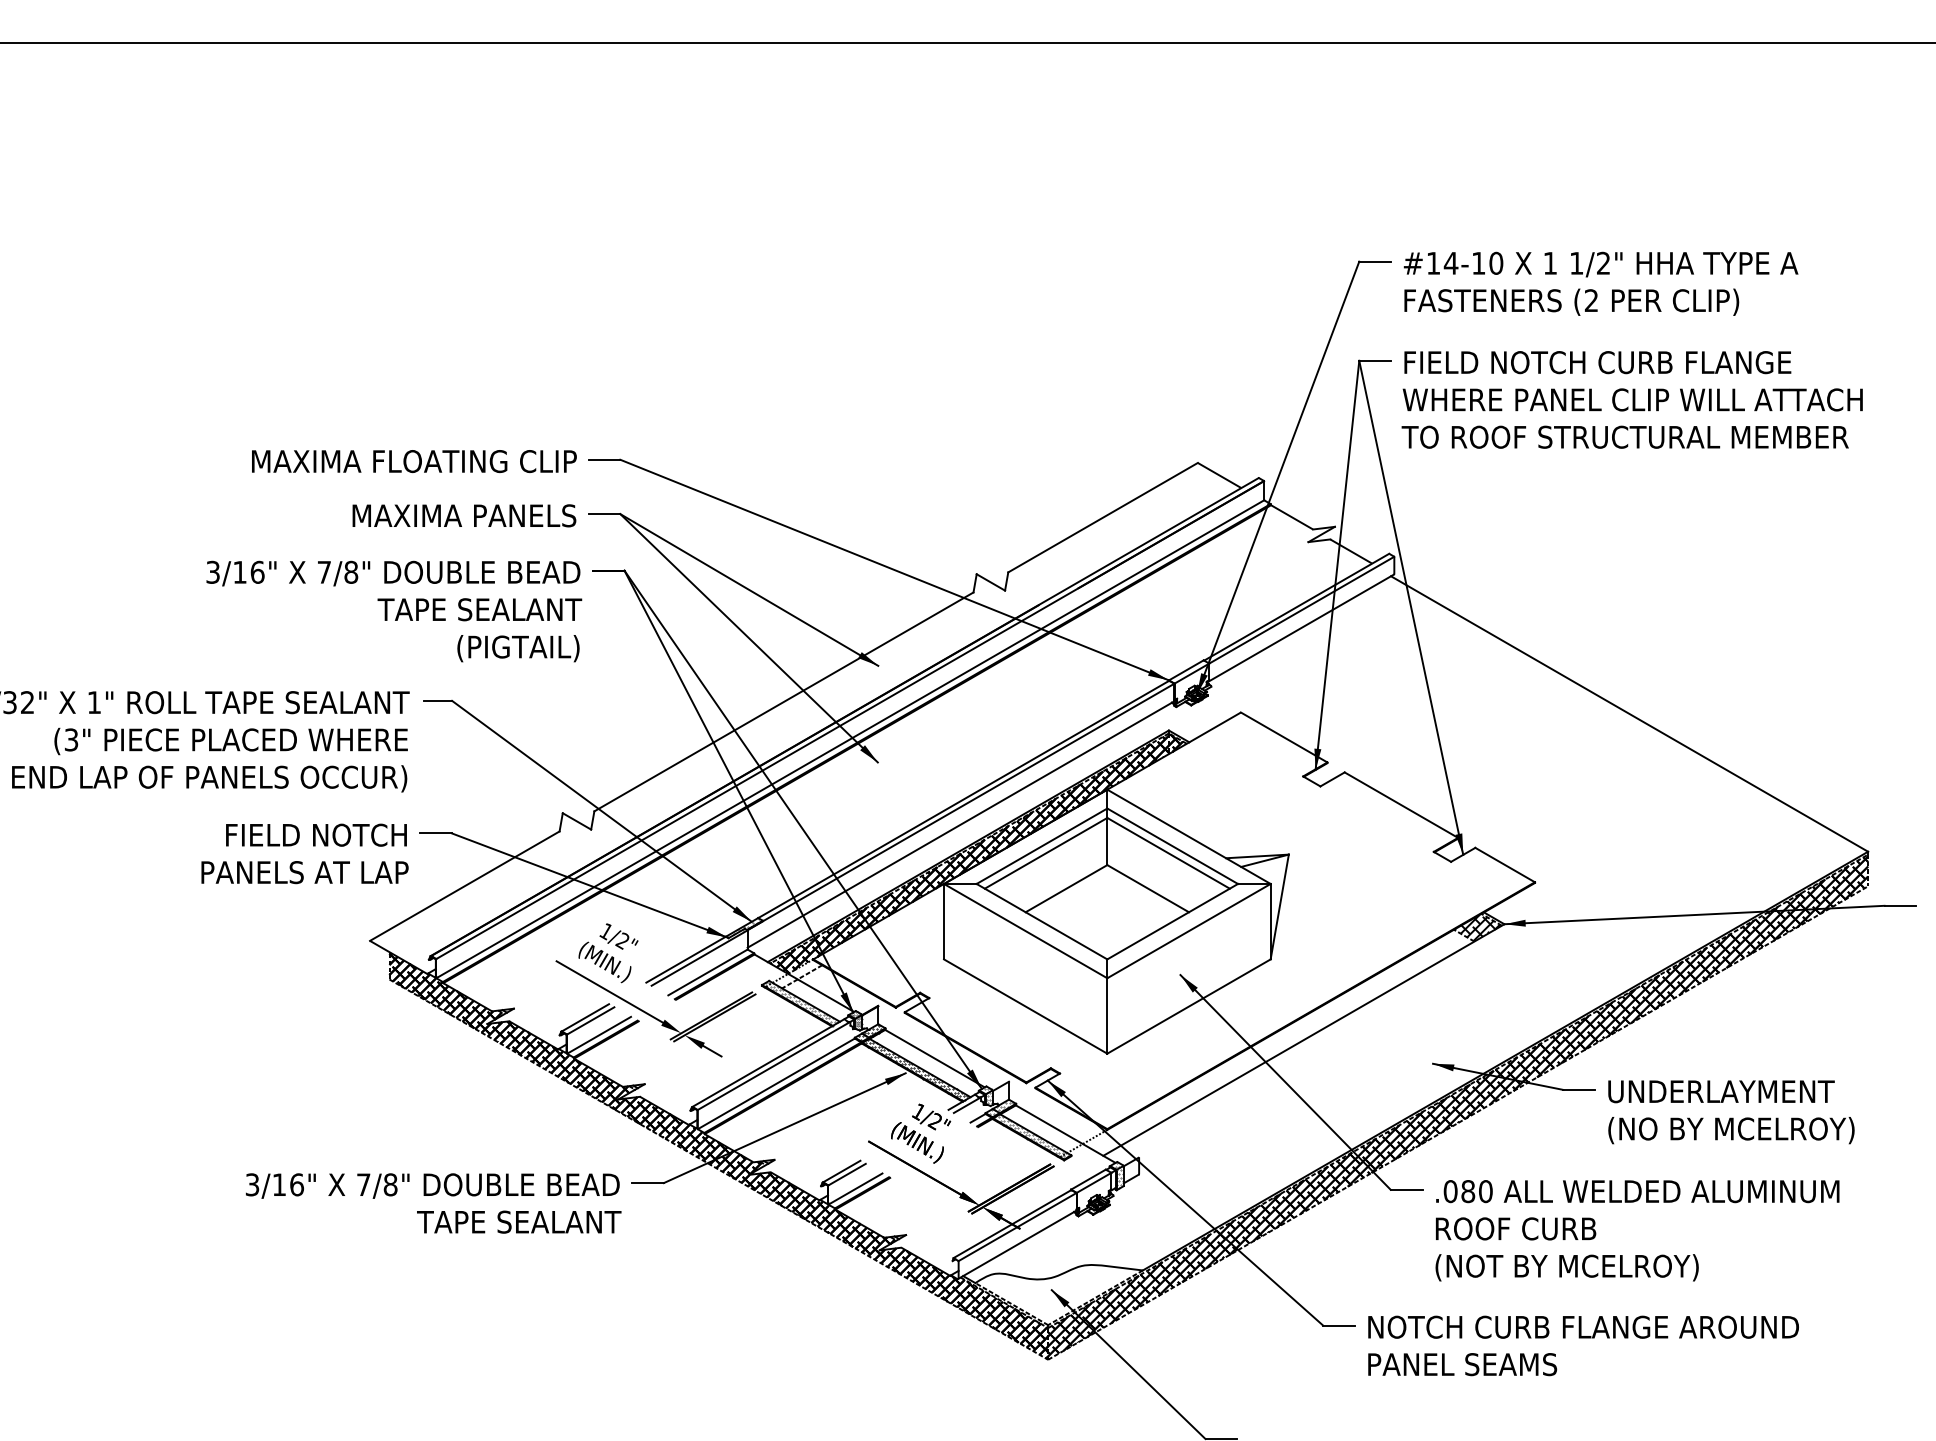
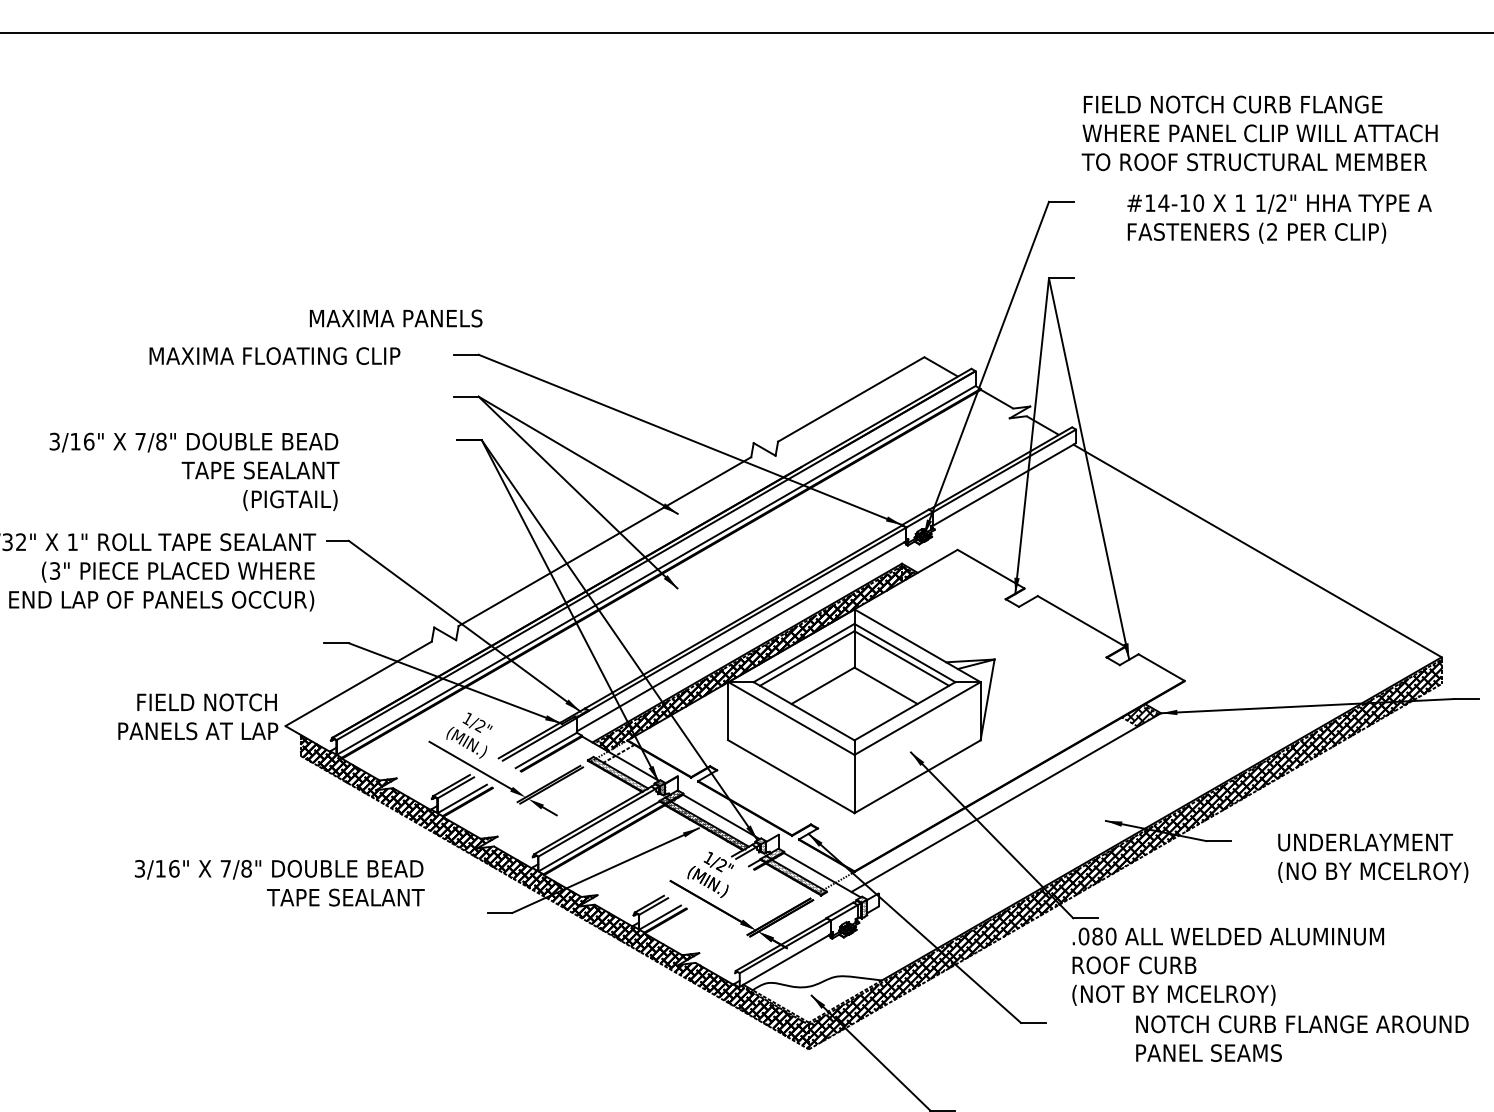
text: (1600, 283) -> (1279, 218), moved
text: (1631, 399) -> (1259, 133), moved
text: (414, 461) -> (275, 356), moved
text: (464, 515) -> (396, 318), moved
text: (394, 611) -> (194, 471), moved
text: (304, 853) -> (197, 716), moved
text: (1731, 1112) -> (1373, 858), moved
text: (433, 1203) -> (279, 883), moved
text: (1637, 1230) -> (1228, 966), moved
text: (1583, 1345) -> (1302, 1038), moved

